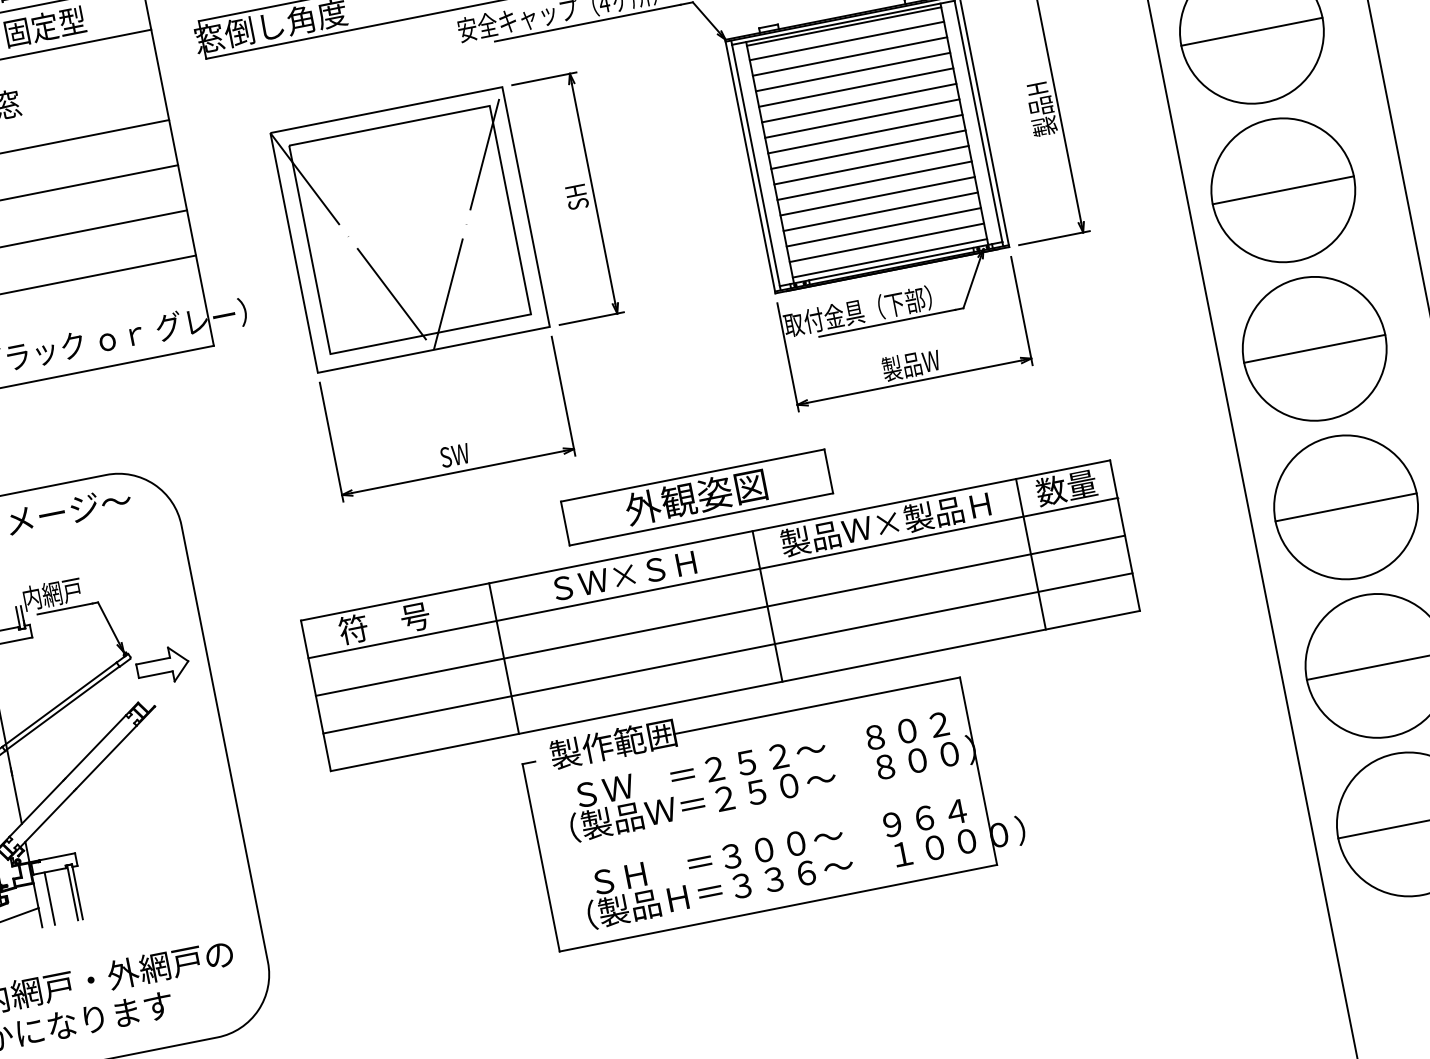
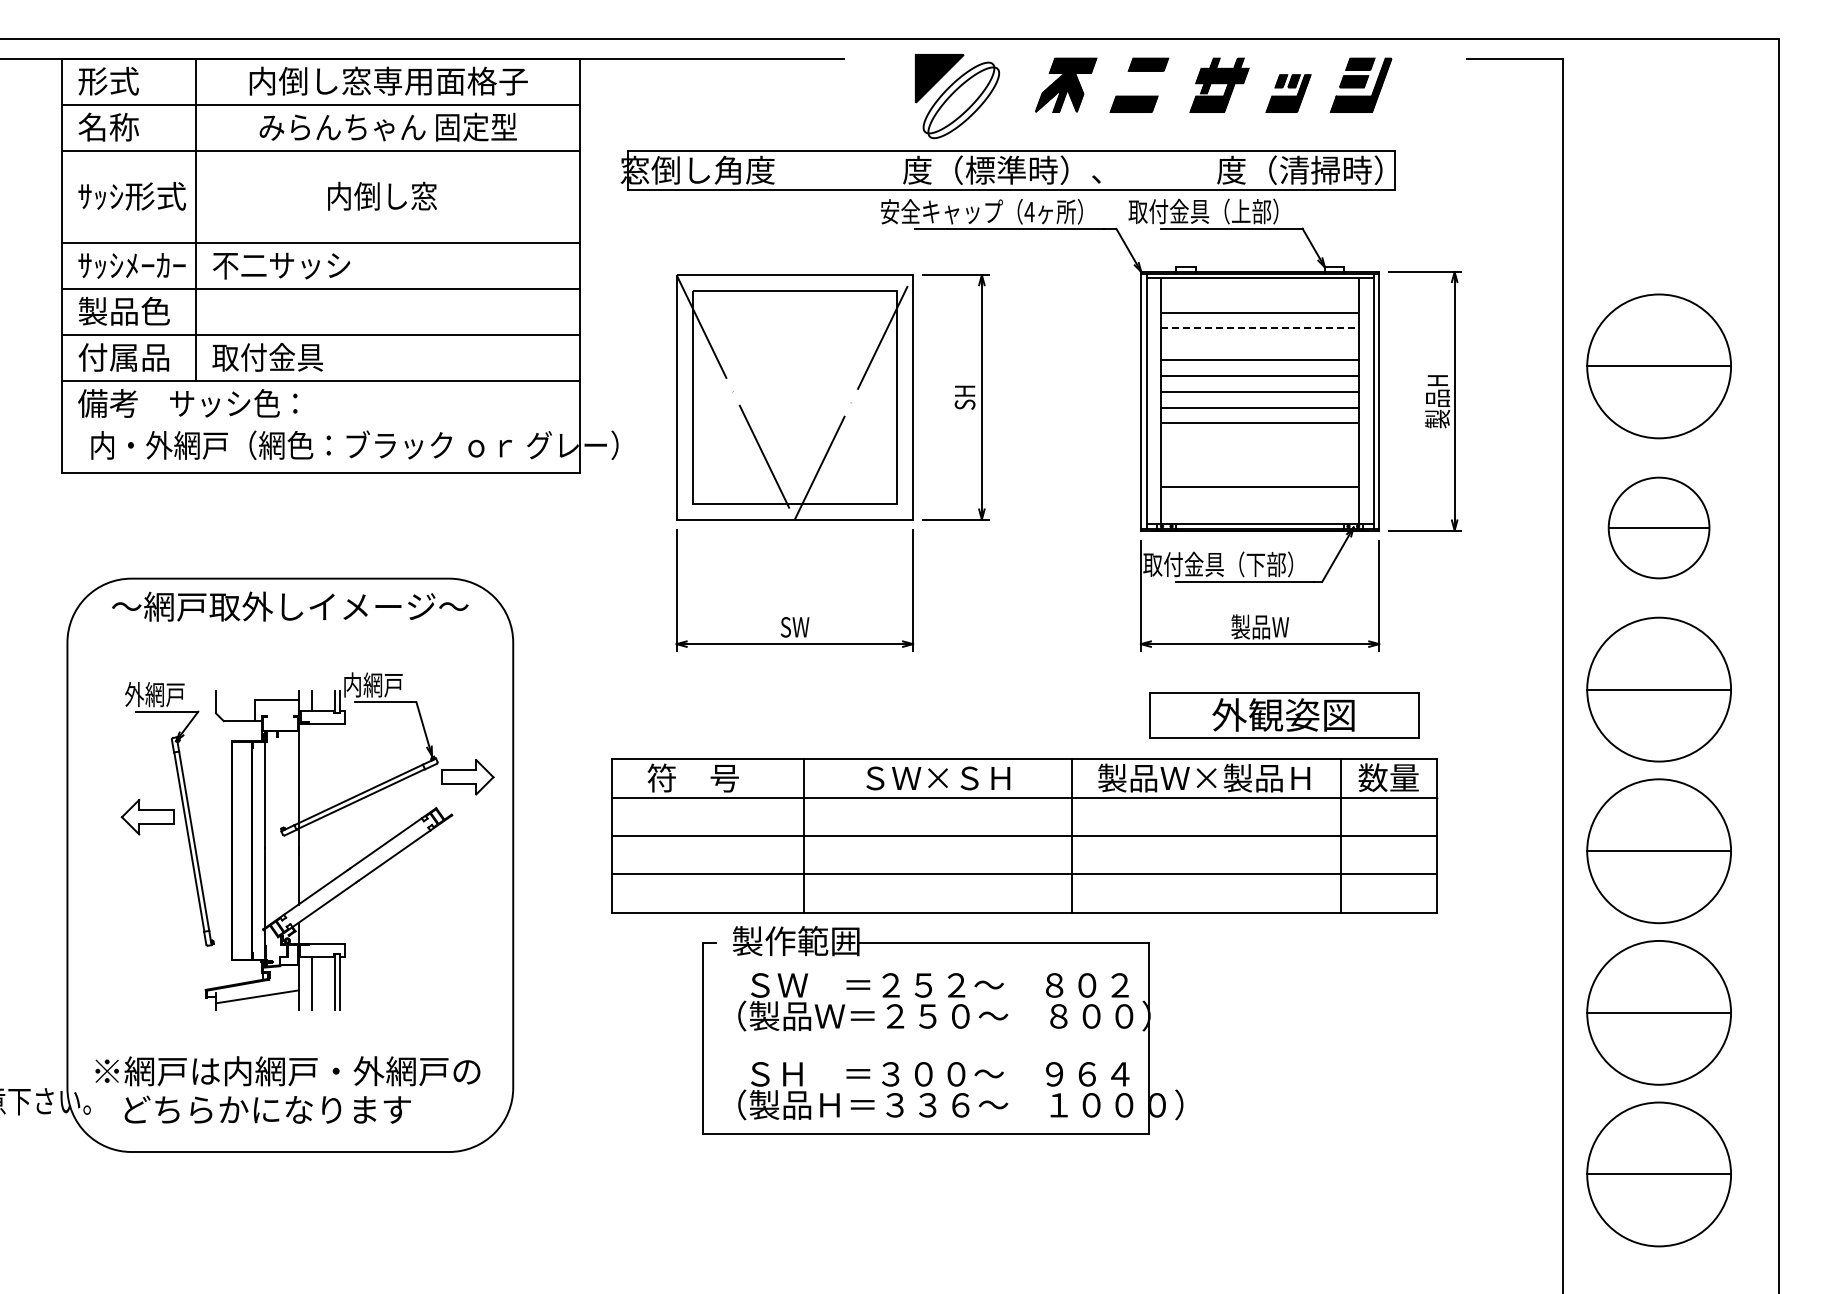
line: (844, 26) -> (1260, 282), removed
line: (847, 40) -> (1260, 296), removed
line: (853, 72) -> (1260, 328), solid -> dashed
line: (856, 87) -> (1260, 344), removed
line: (875, 180) -> (1260, 439), removed
part: (1282, 189) -> (1658, 527), size x0.7
line: (878, 196) -> (1260, 455), removed
line: (881, 211) -> (1260, 470), removed
line: (887, 242) -> (1260, 502), removed
line: (890, 258) -> (1260, 518), removed
part: (697, 497) -> (1284, 715), moved
part: (766, 798) -> (935, 1024), moved

